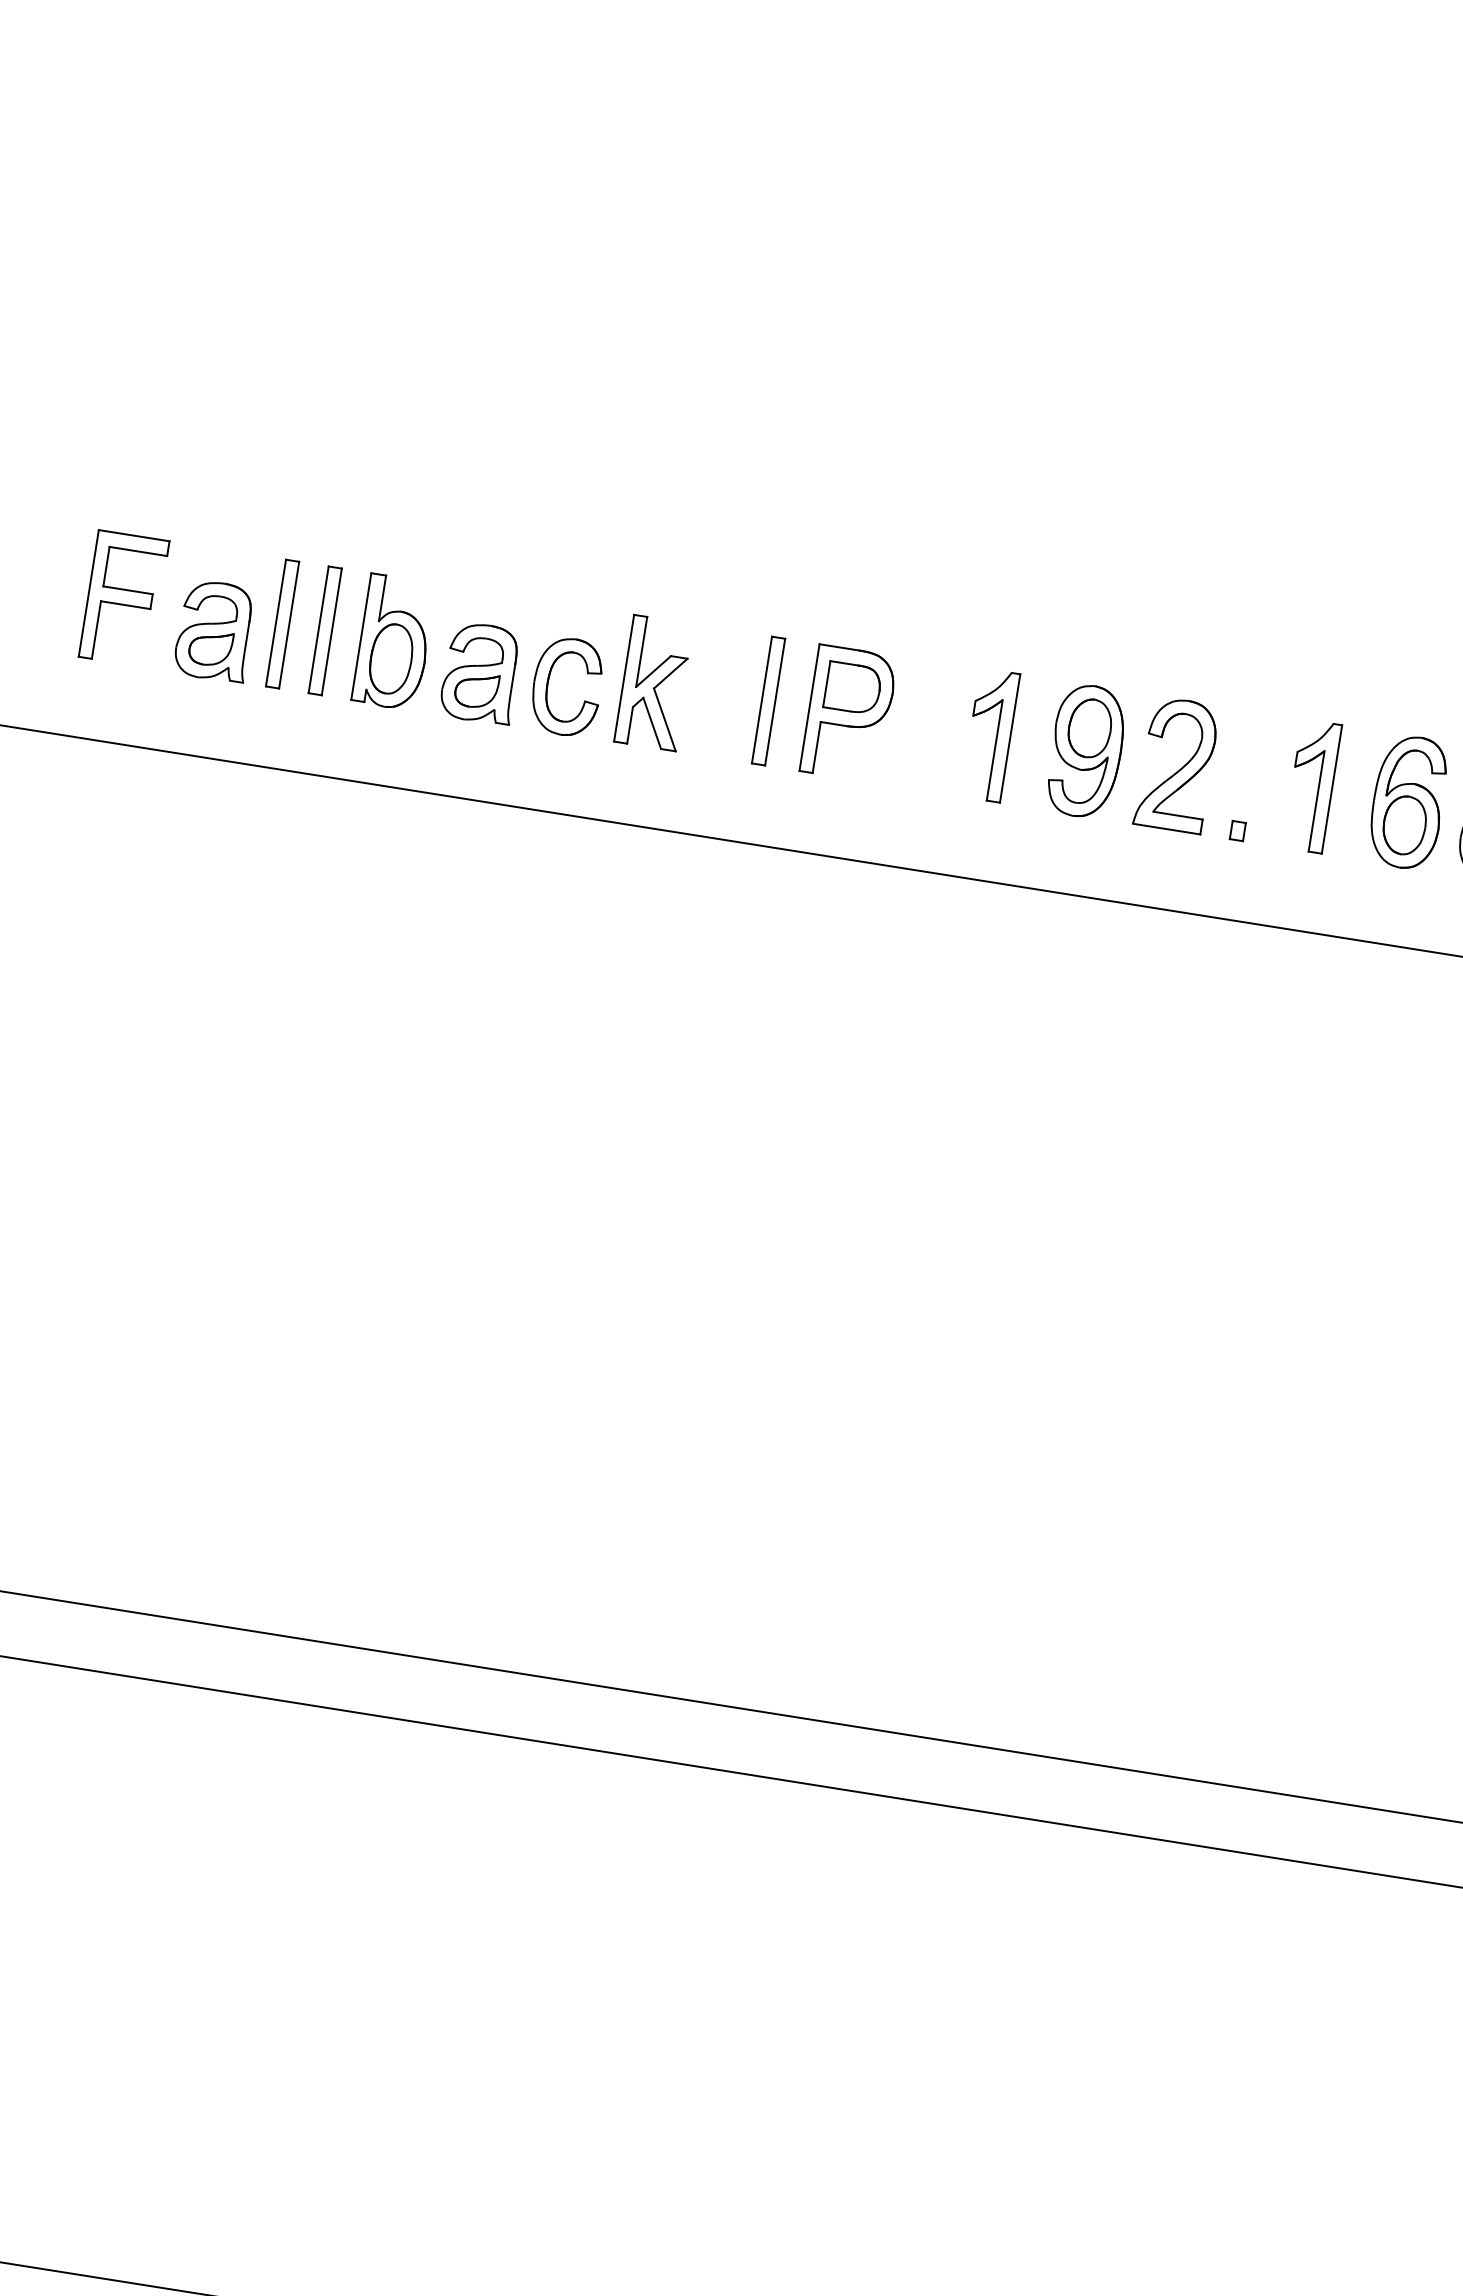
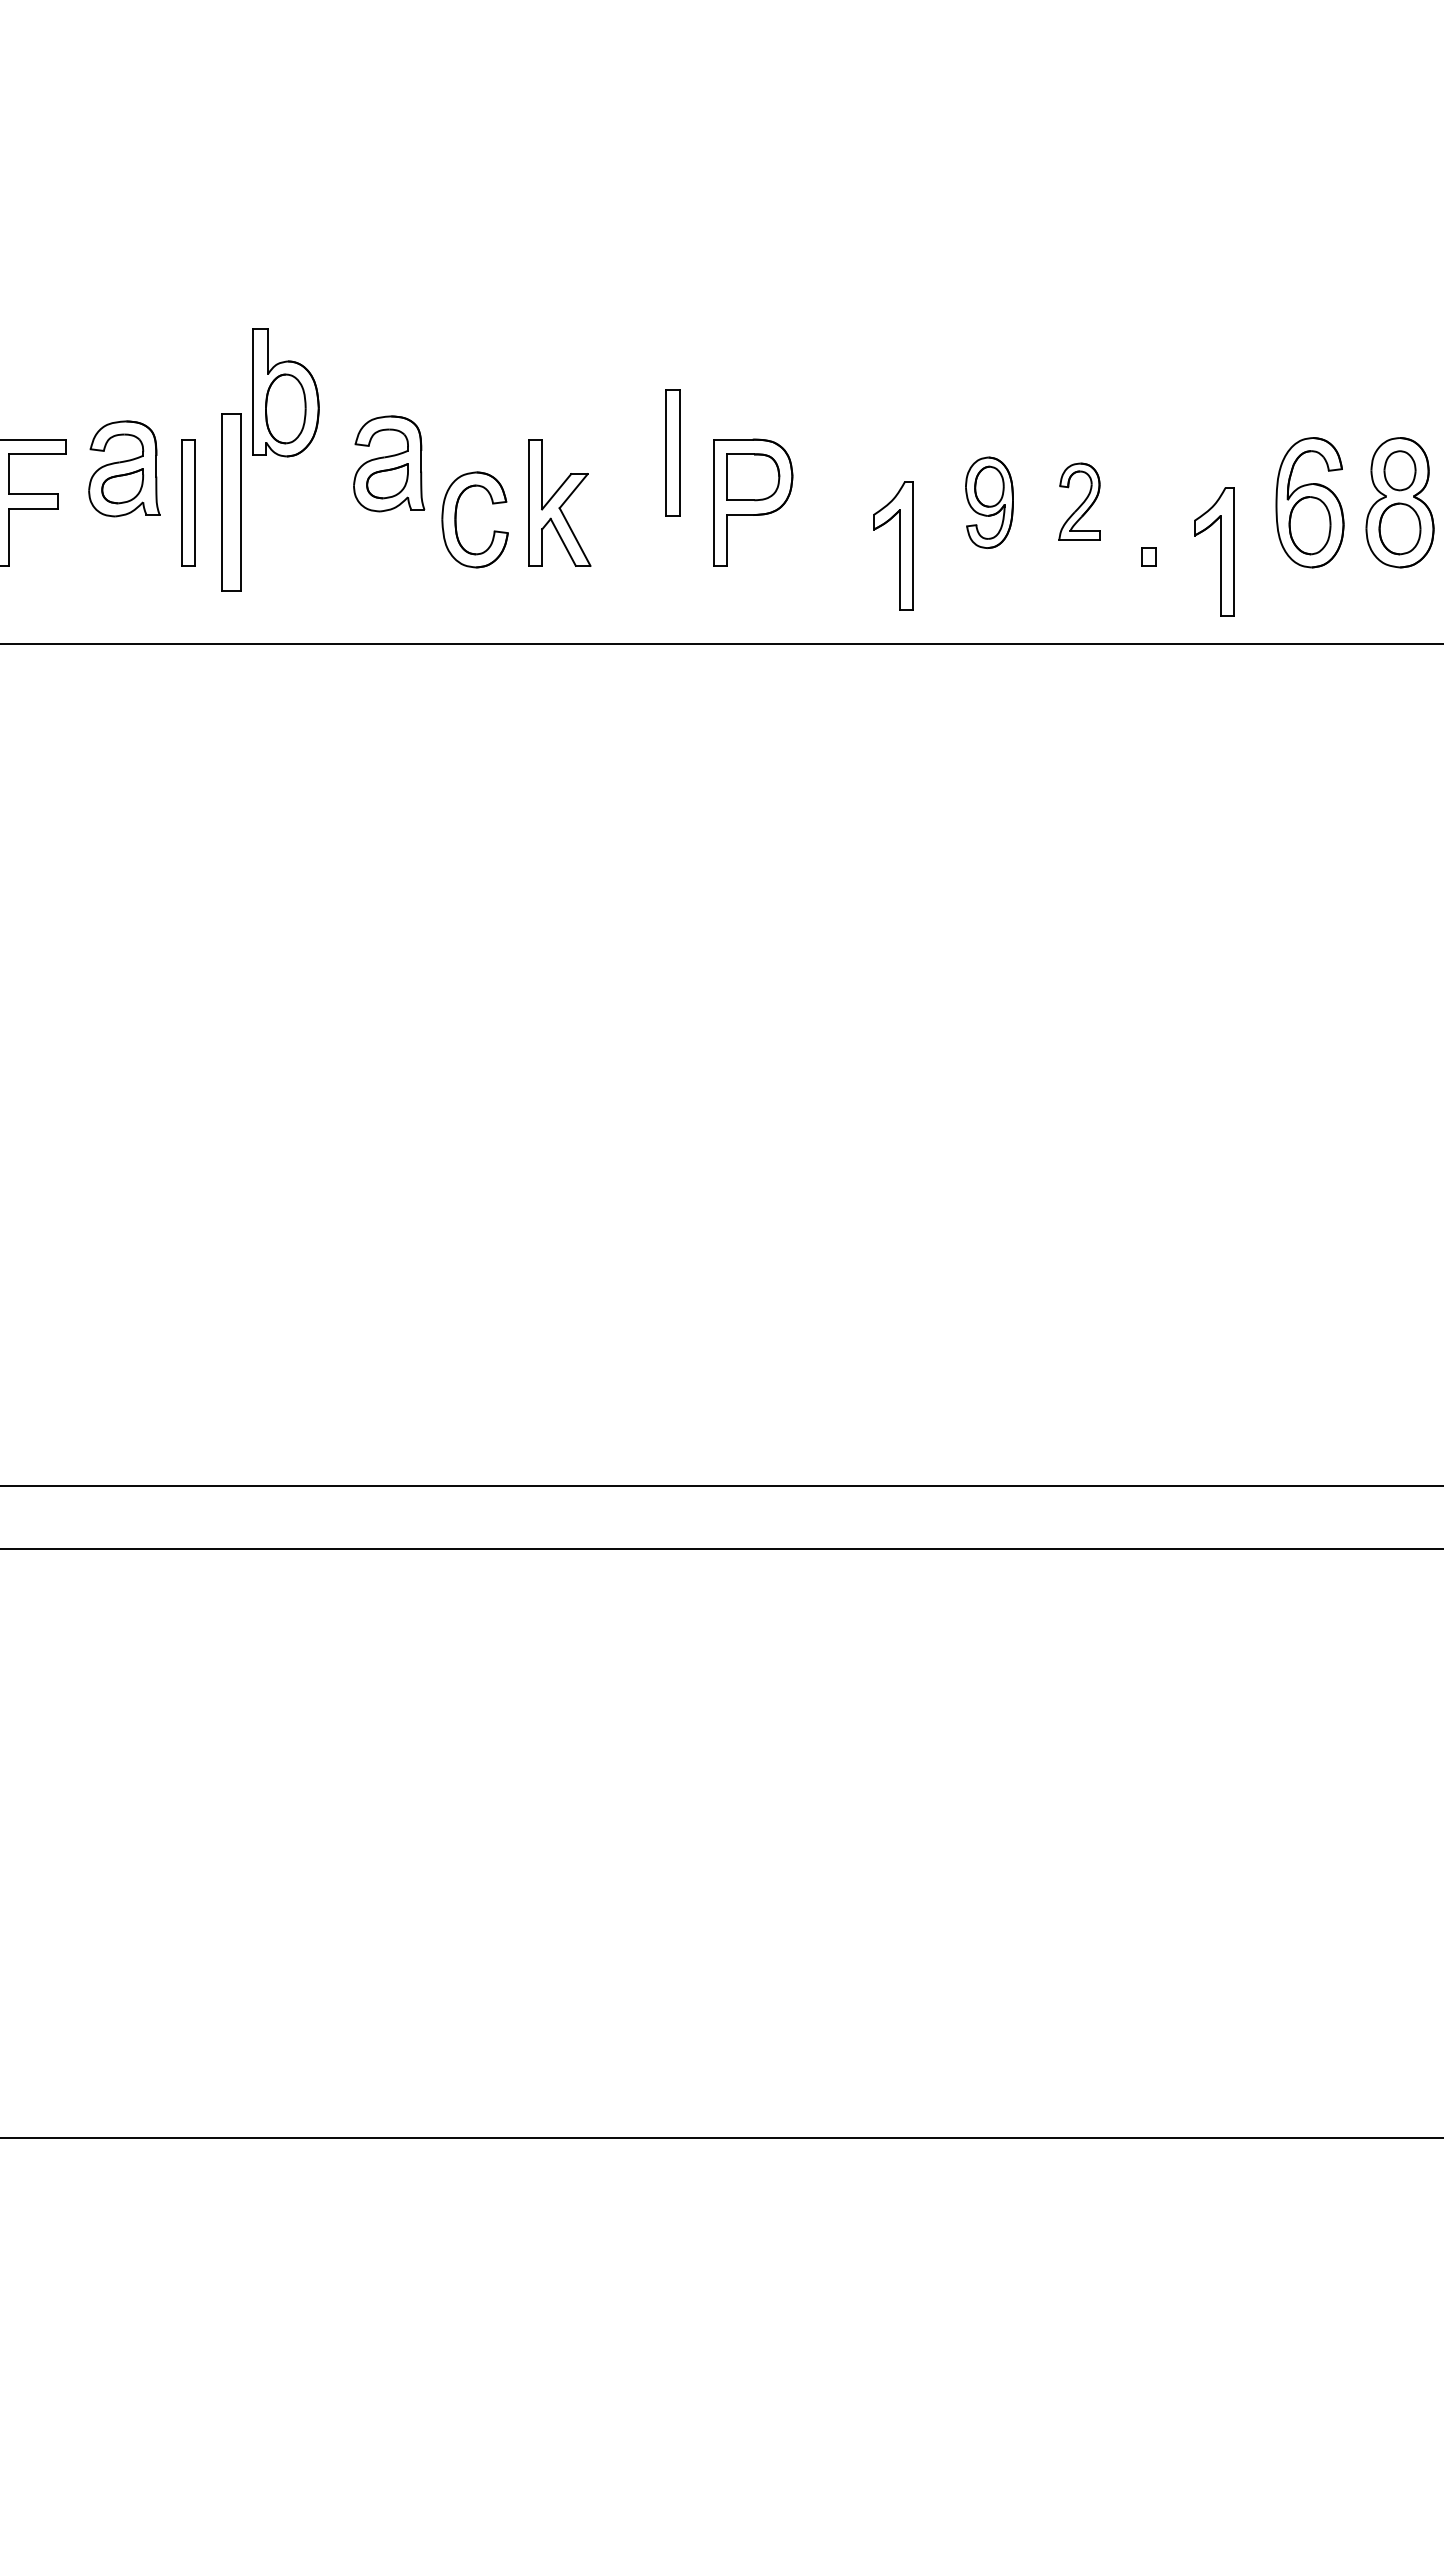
part: (215, 630) -> (124, 468), moved
part: (325, 630) -> (231, 502), size x1.4
part: (393, 642) -> (285, 392), moved
part: (481, 672) -> (389, 463), moved
part: (768, 700) -> (672, 452), moved
part: (990, 734) -> (893, 545), moved
part: (1086, 751) -> (989, 502), size x0.7
part: (1176, 764) -> (1079, 501), size x0.6
part: (1312, 785) -> (1214, 551), moved

